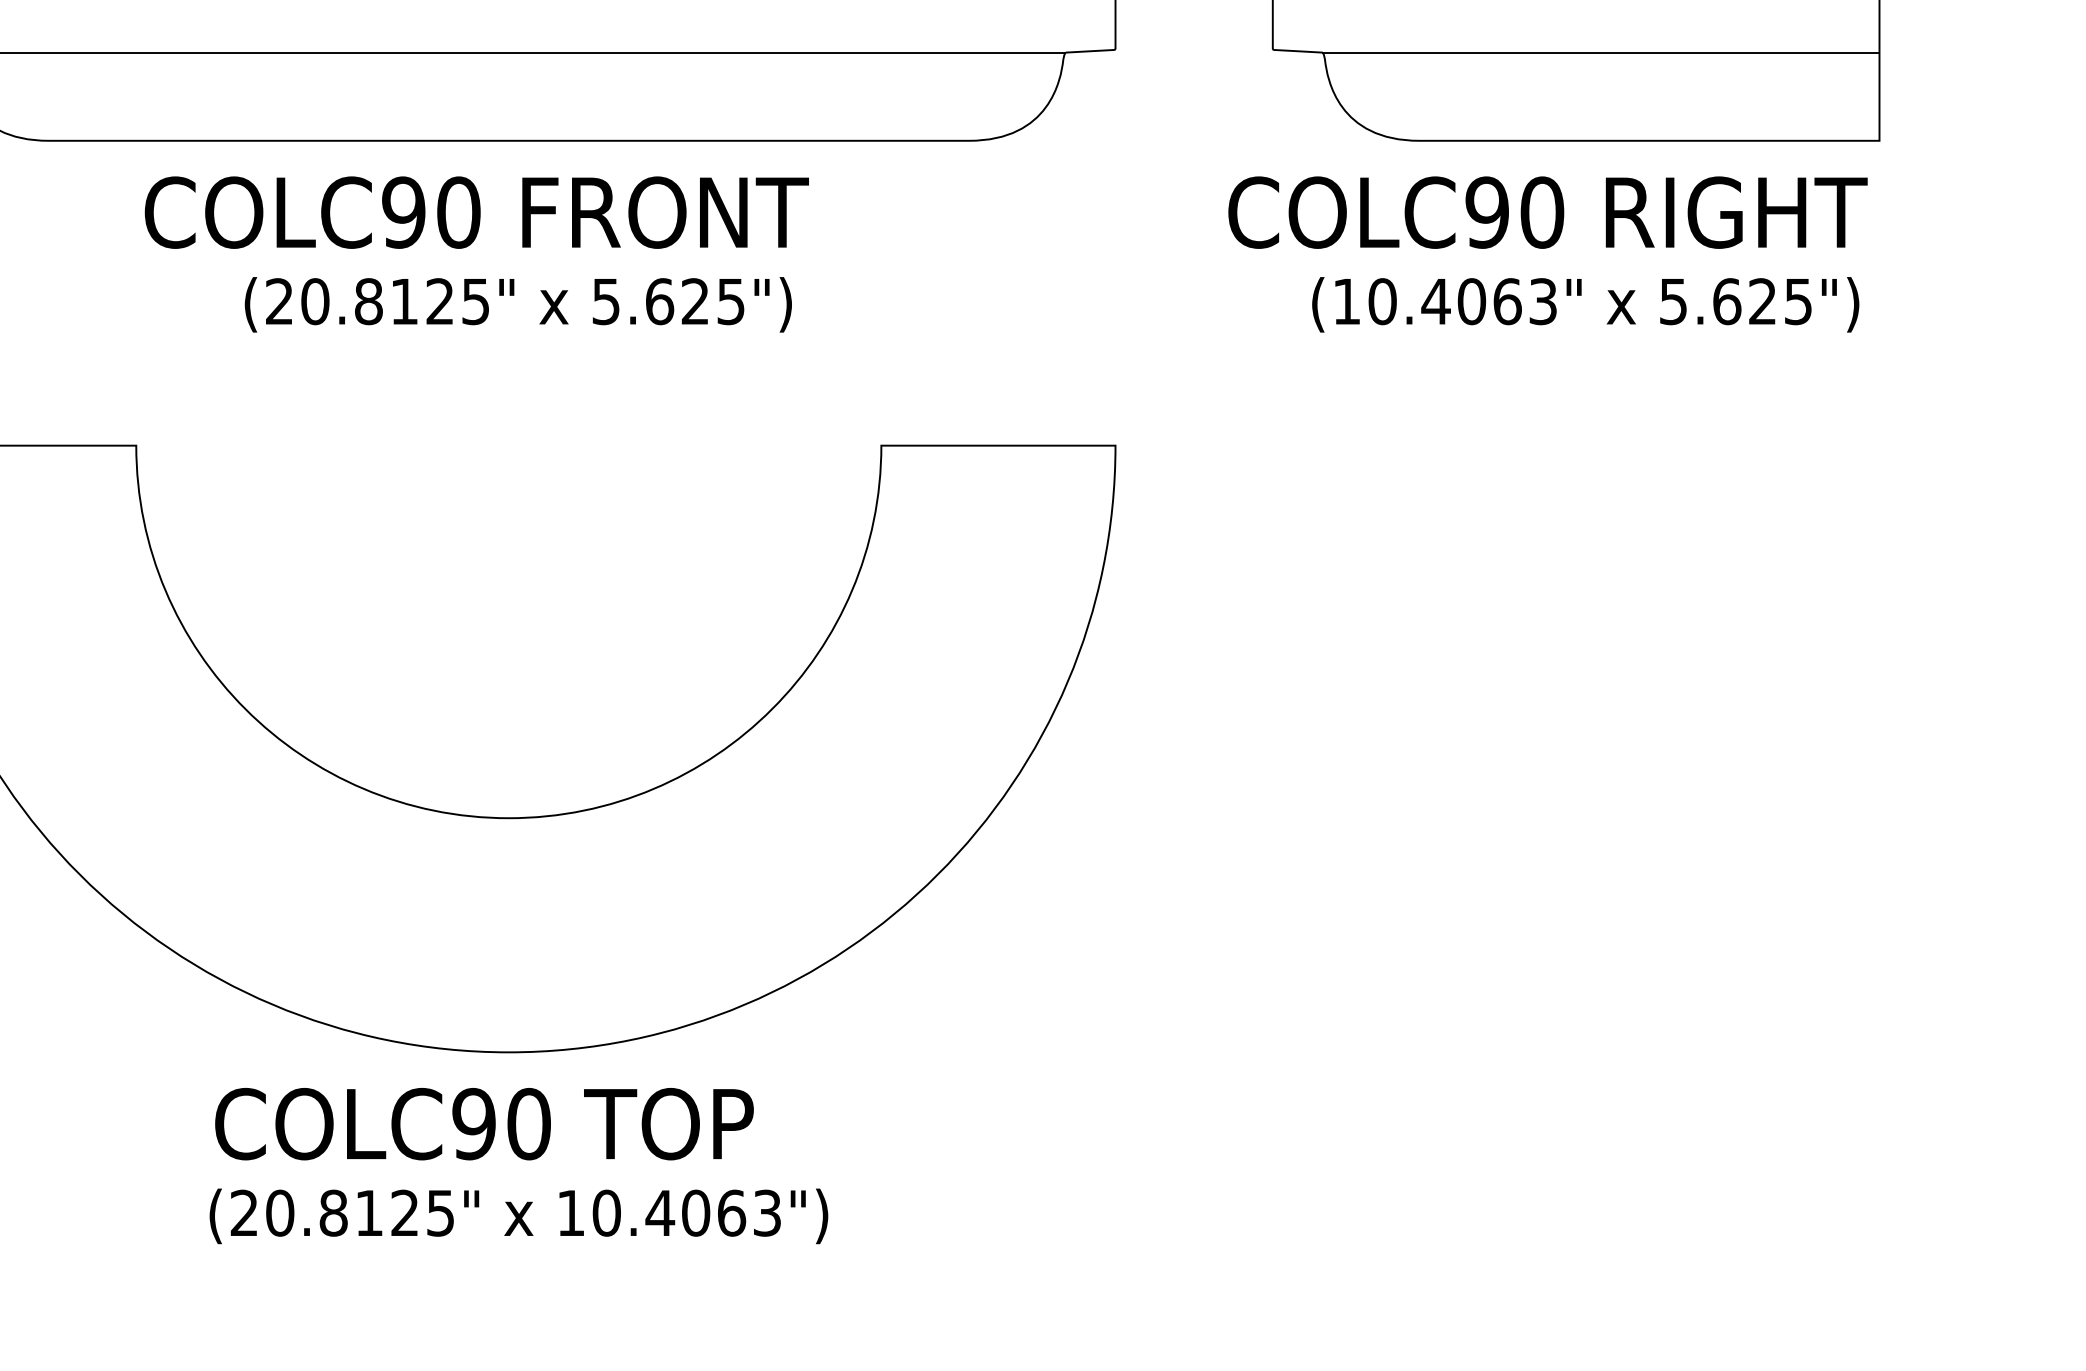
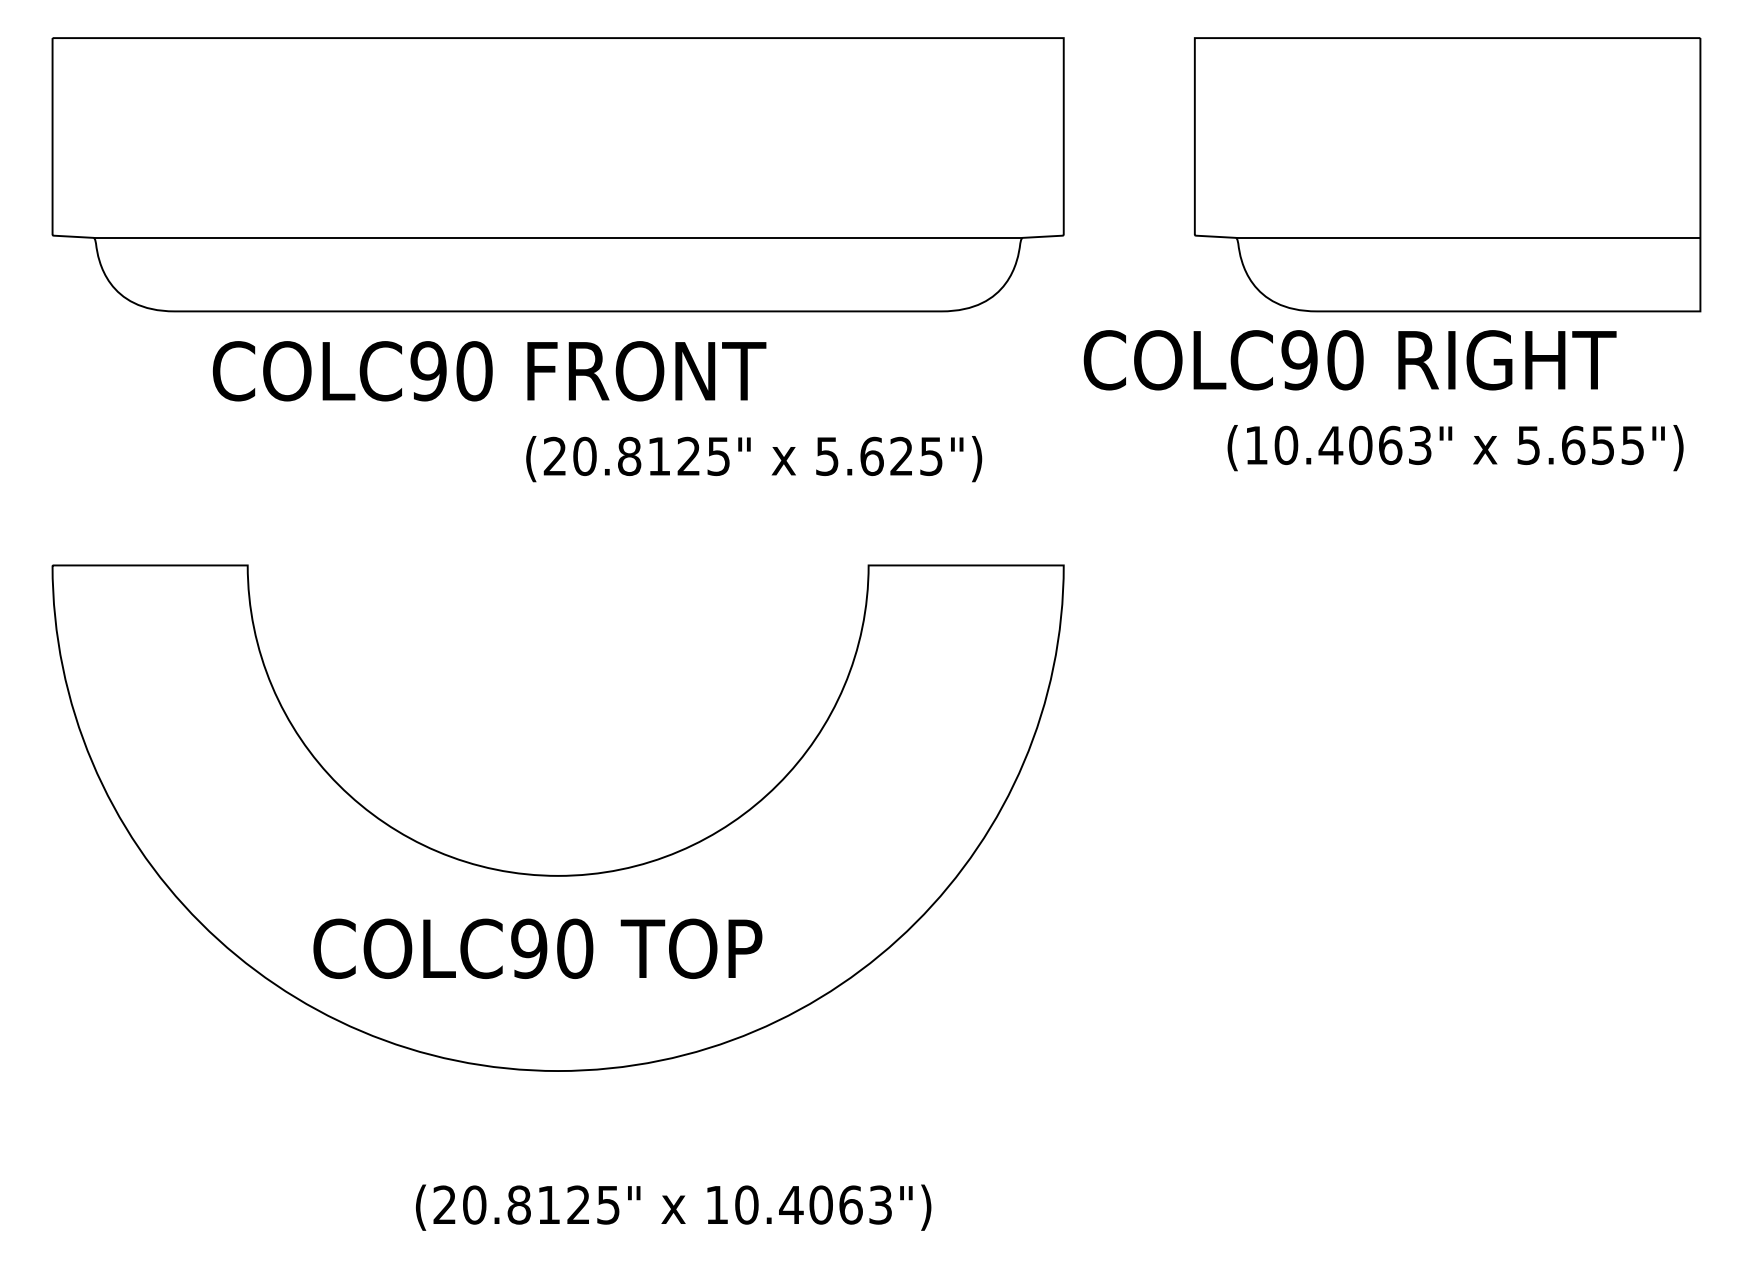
text: (476, 212) -> (489, 371), moved
text: (1547, 212) -> (1349, 360), moved
text: (1762, 301) -> (1602, 445), 5.625") -> 5.655")
text: (518, 305) -> (754, 459), moved
text: (484, 1123) -> (537, 948), moved
text: (518, 1216) -> (673, 1207), moved

